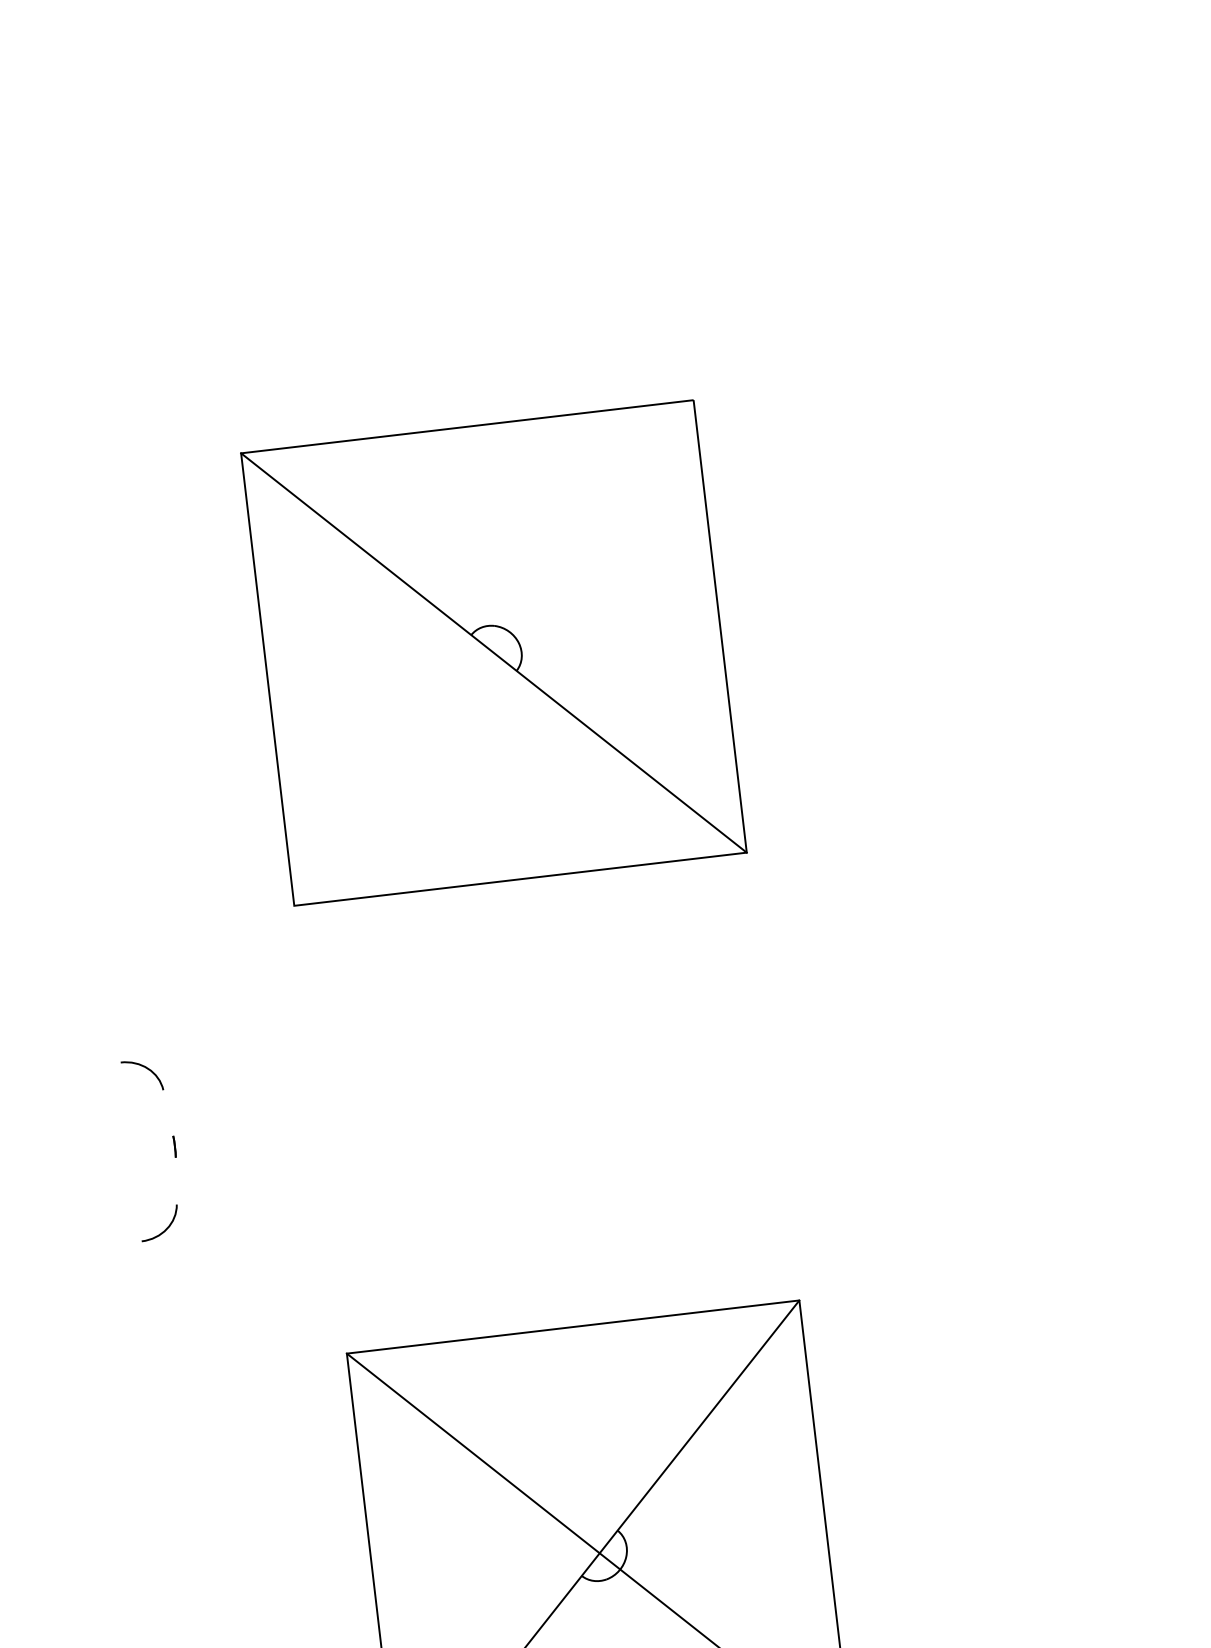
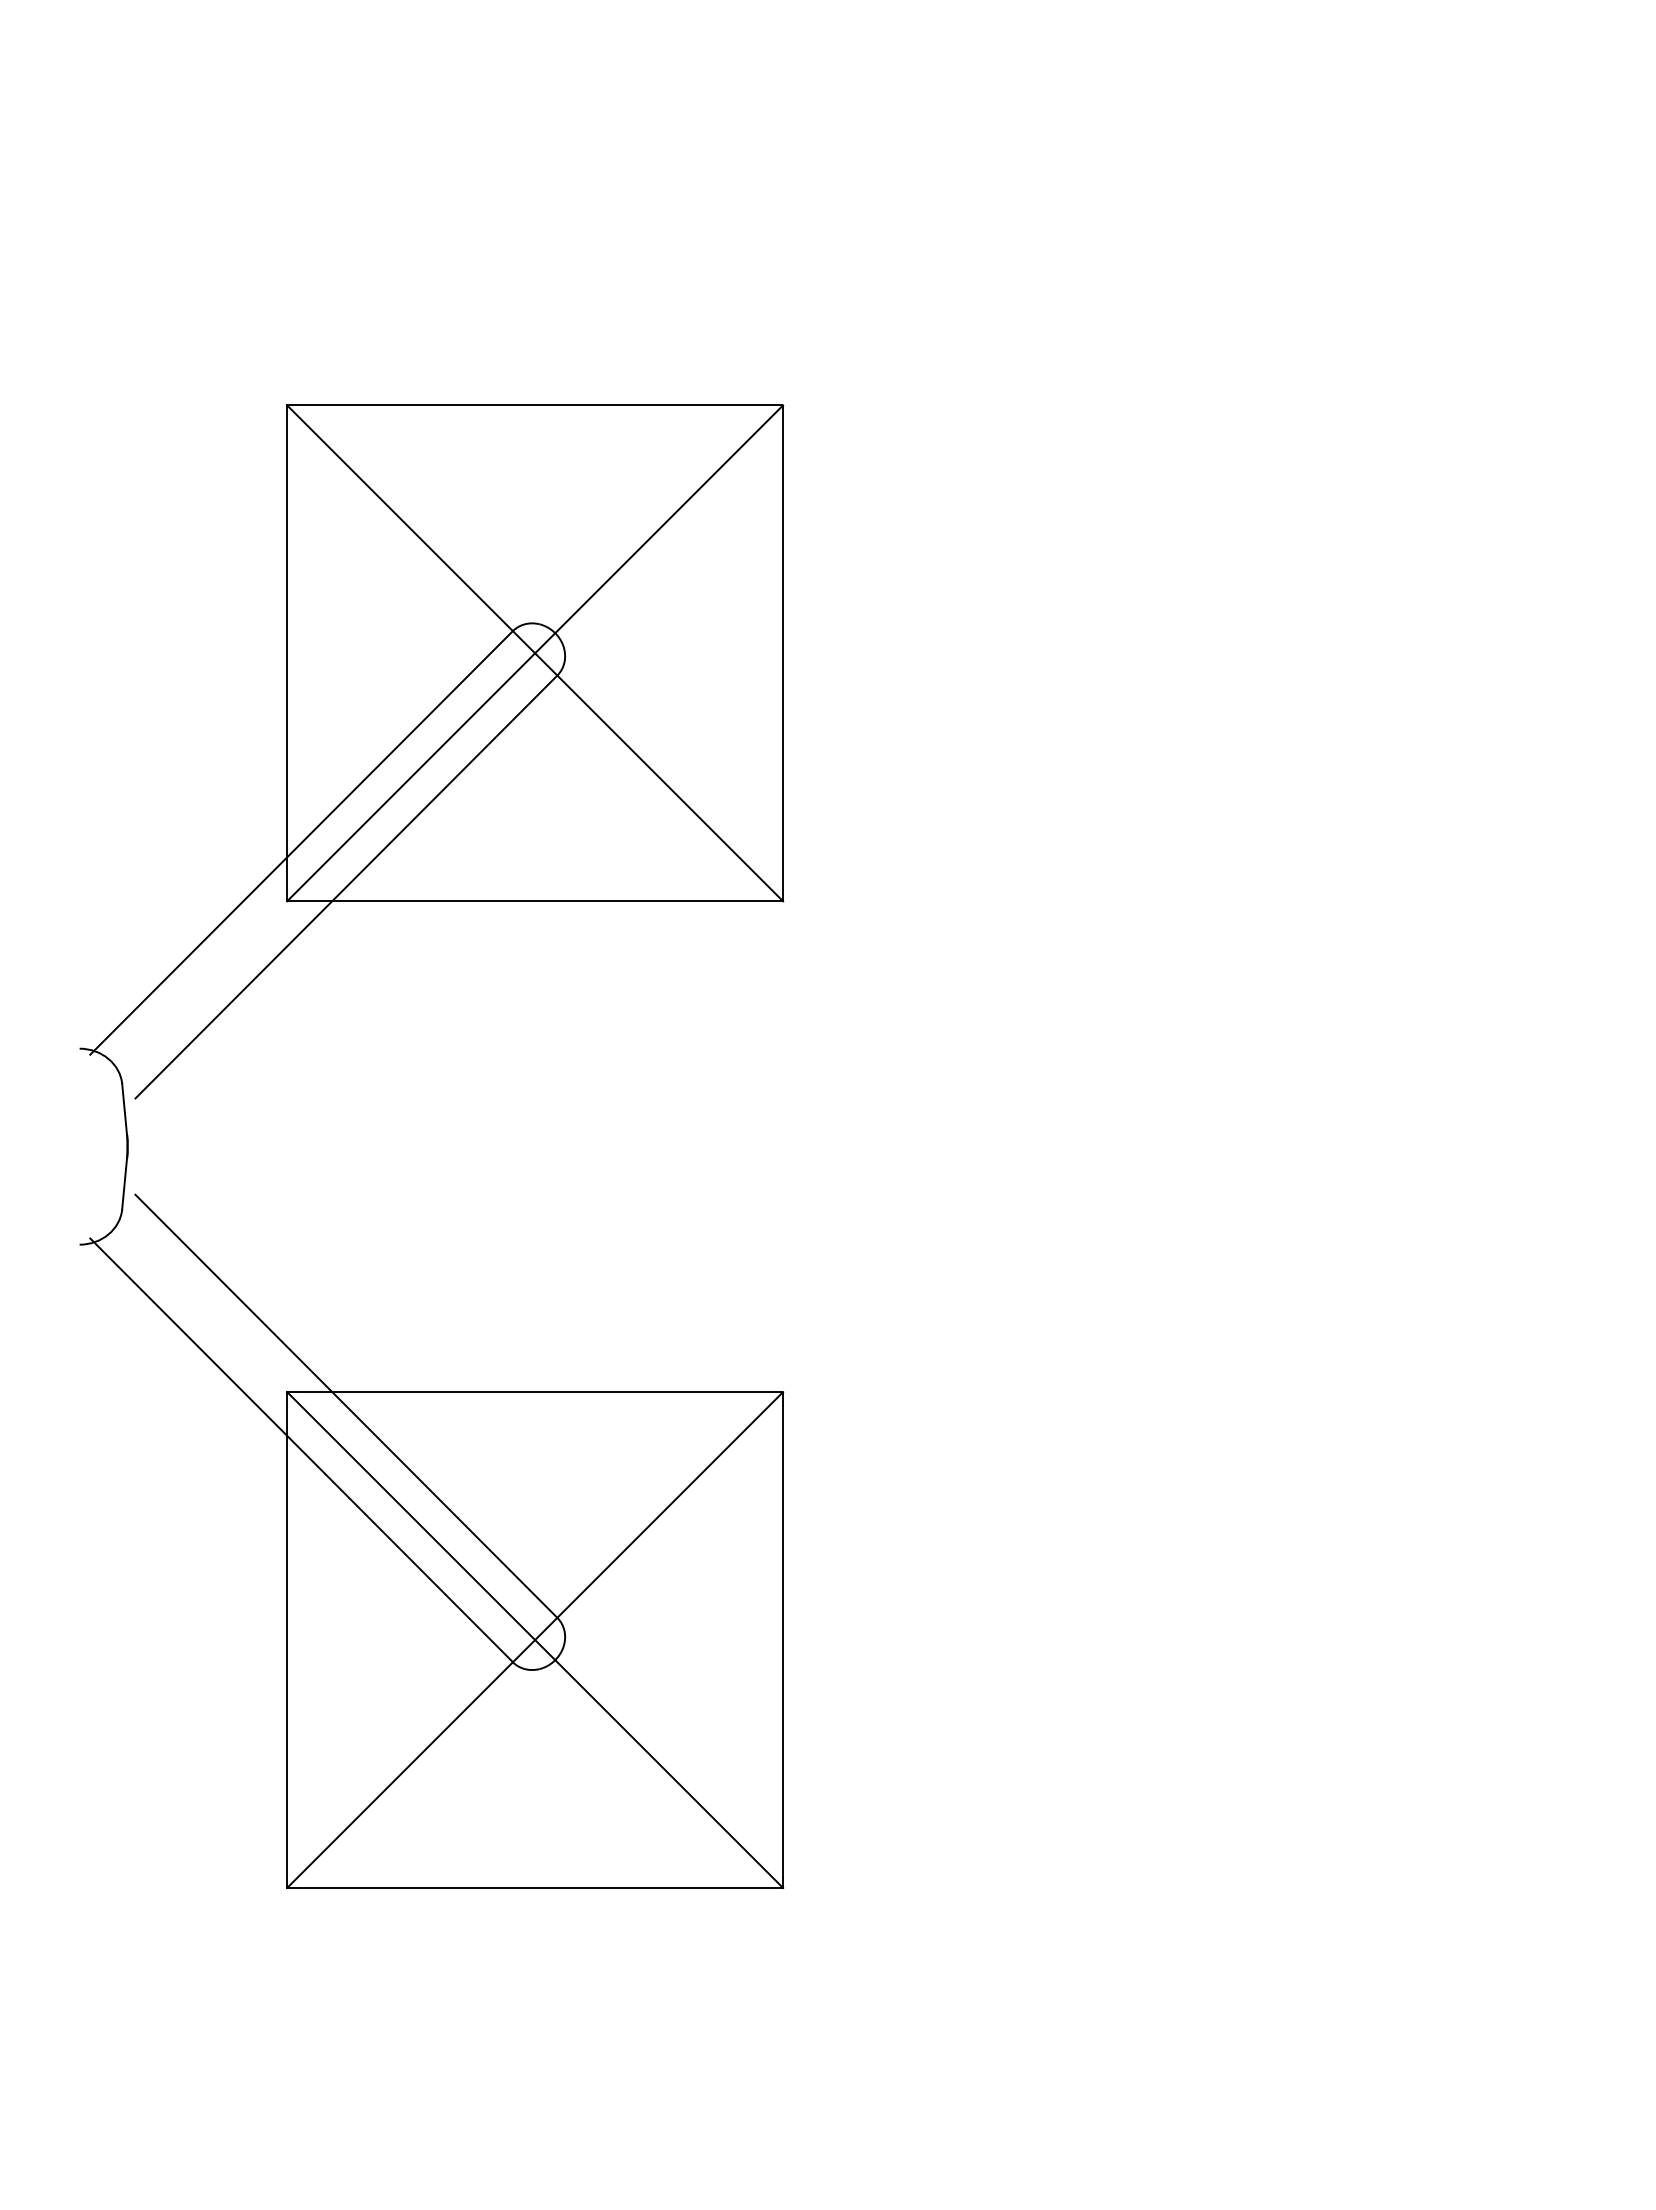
line: (494, 653) -> (535, 653), added
line: (301, 850) -> (301, 842), added
line: (346, 885) -> (346, 886), added
line: (168, 1112) -> (124, 1108), added
line: (176, 1180) -> (124, 1183), added
line: (402, 1359) -> (346, 1405), added
line: (366, 1405) -> (301, 1450), added

